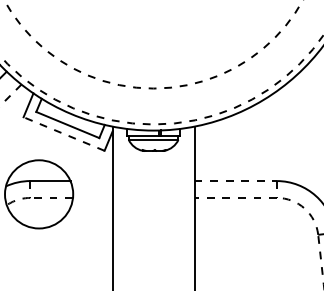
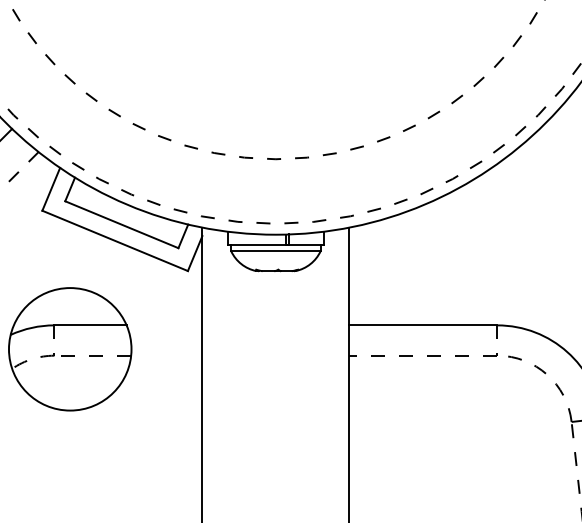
line: (64, 134) -> (115, 241), dashed -> solid
line: (236, 181) -> (424, 326), dashed -> solid

